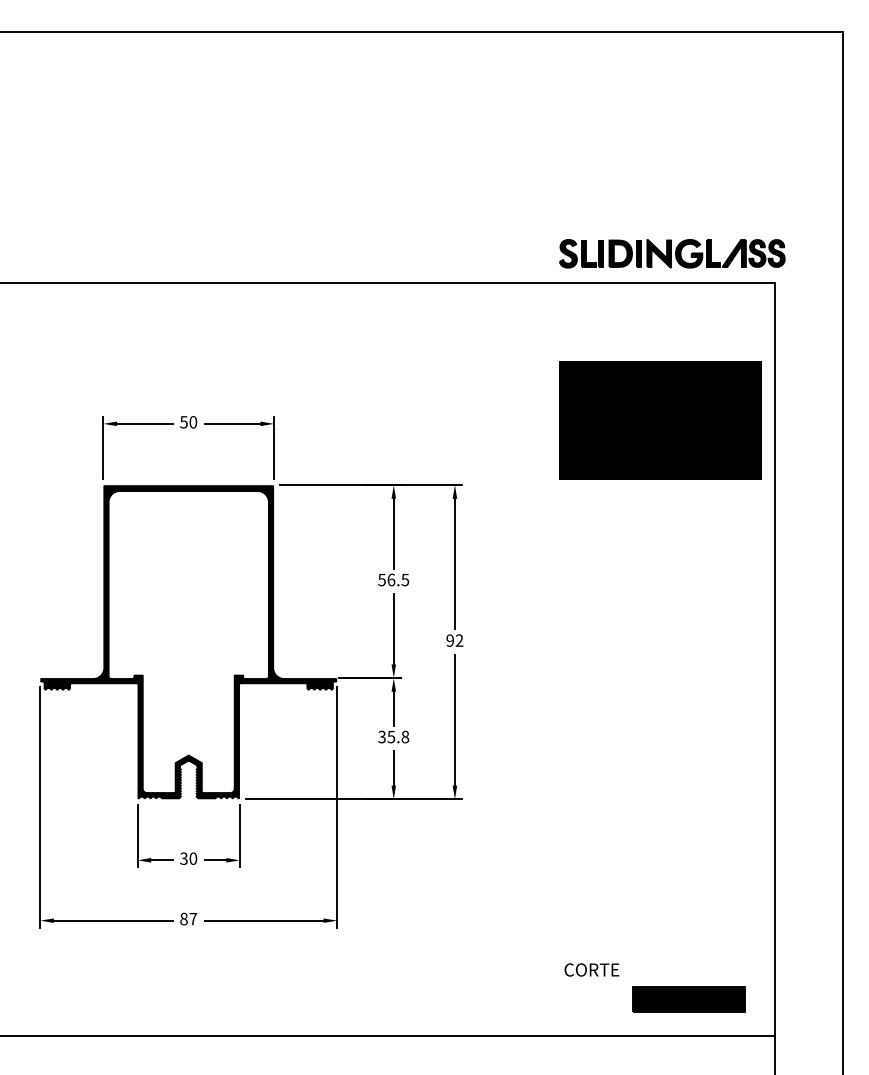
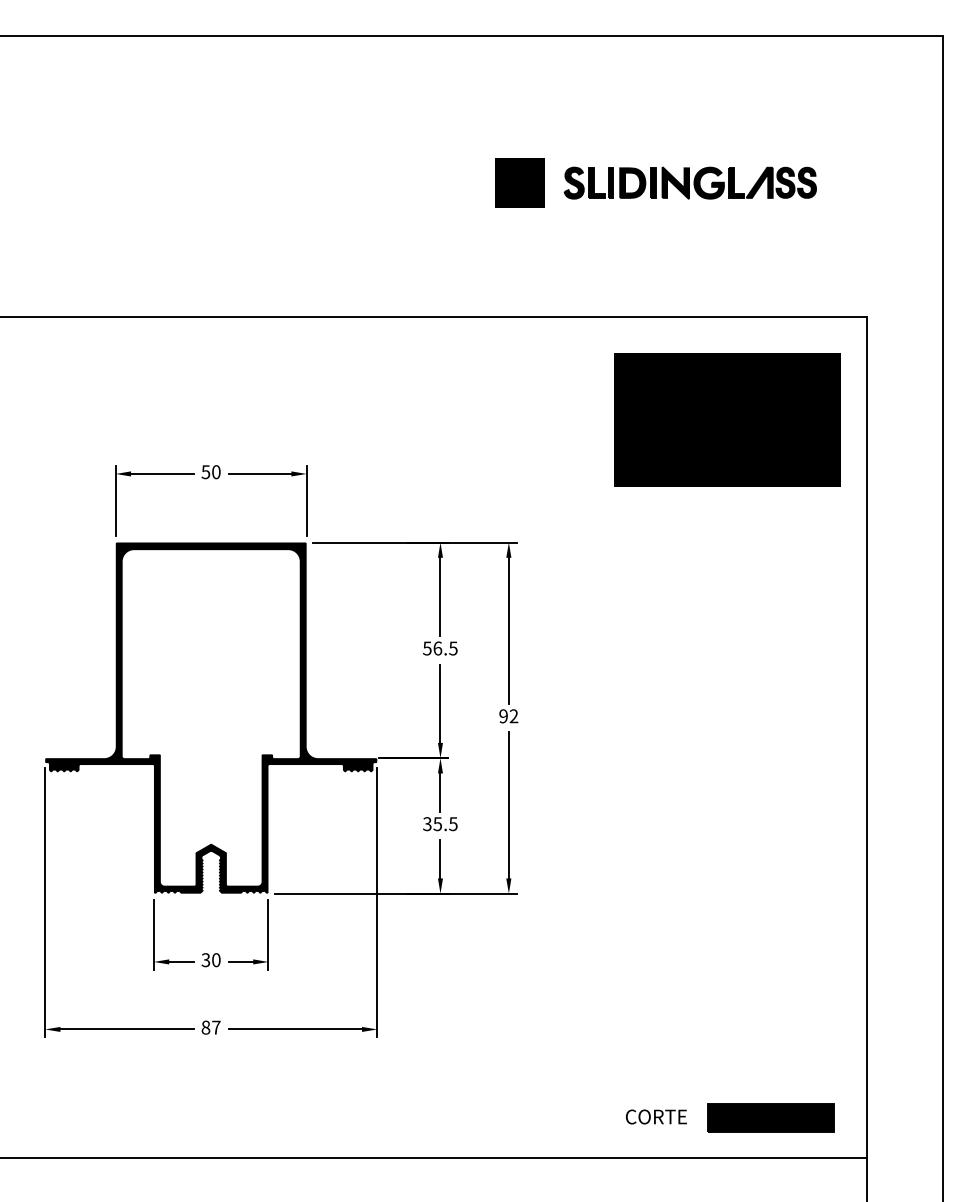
part: (465, 163) -> (520, 182), added
part: (672, 253) -> (690, 182), moved
text: (660, 420) -> (727, 419), moved
text: (405, 736) -> (453, 823), 35.8 -> 35.5
text: (591, 969) -> (655, 1116), moved

